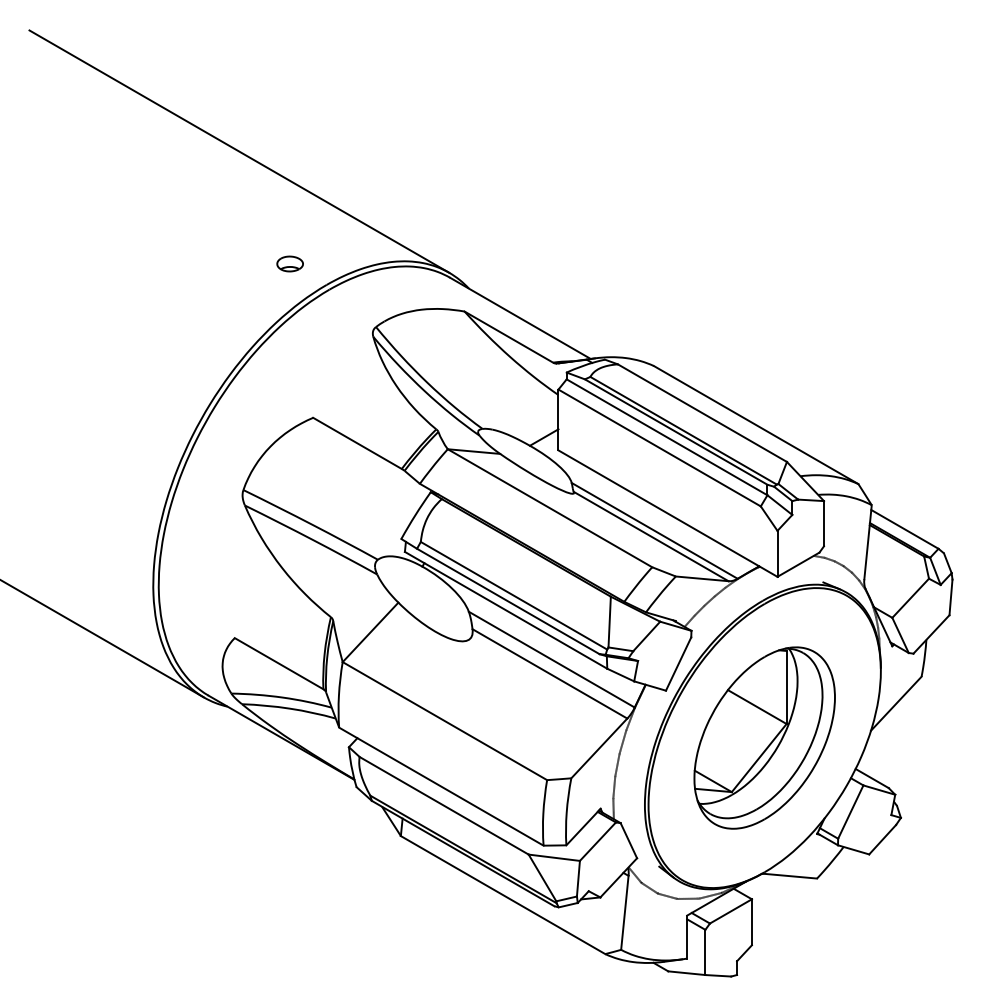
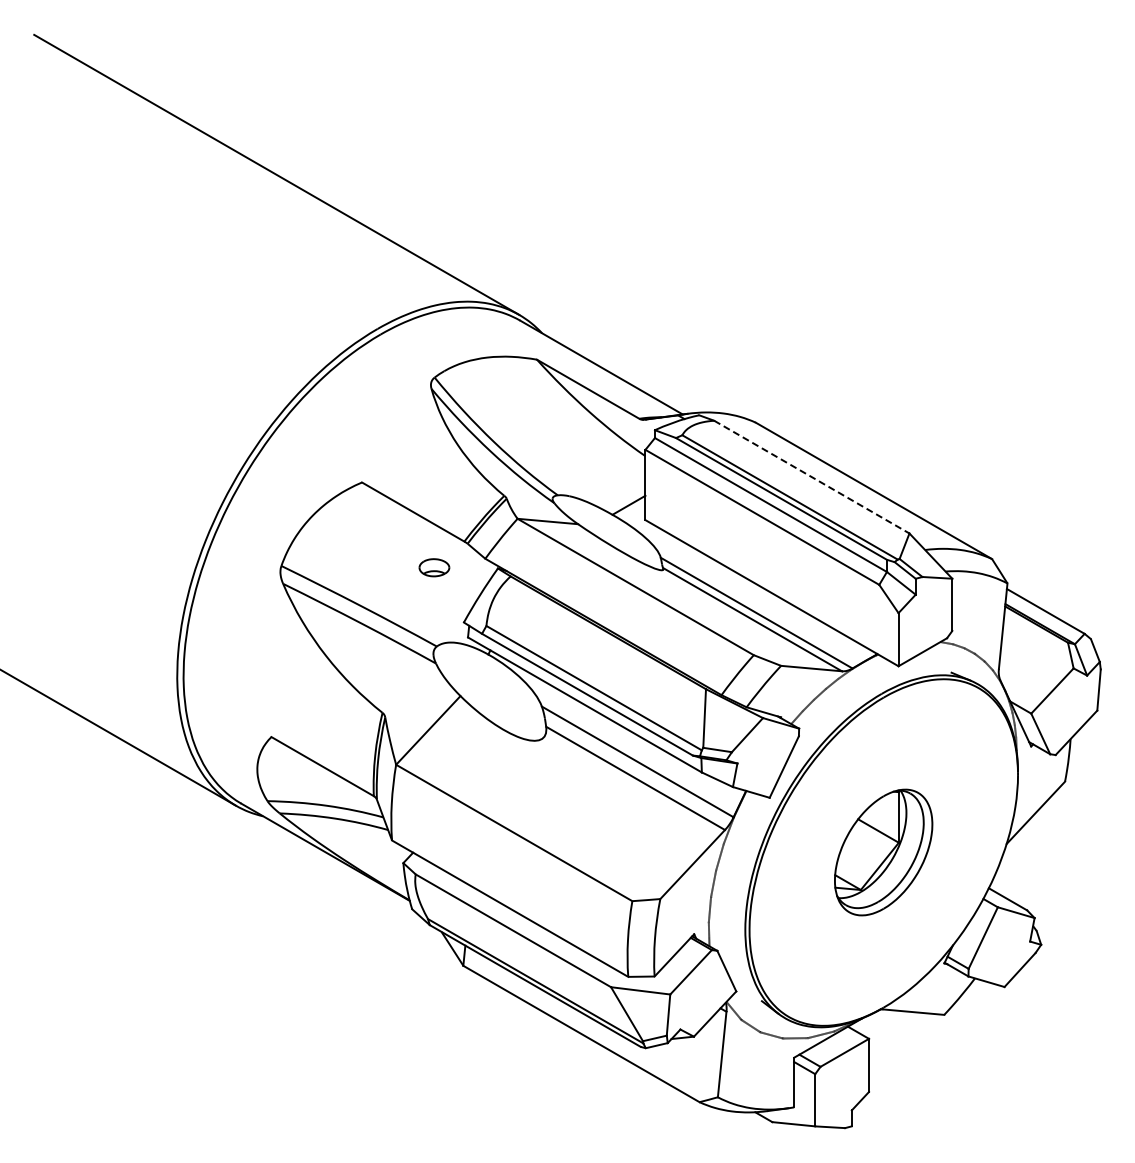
part: (290, 263) -> (434, 567), moved
line: (702, 413) -> (811, 477), solid -> dashed
part: (764, 738) -> (883, 852), size x0.6

